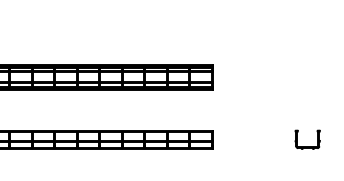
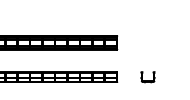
part: (306, 140) -> (147, 77), moved

